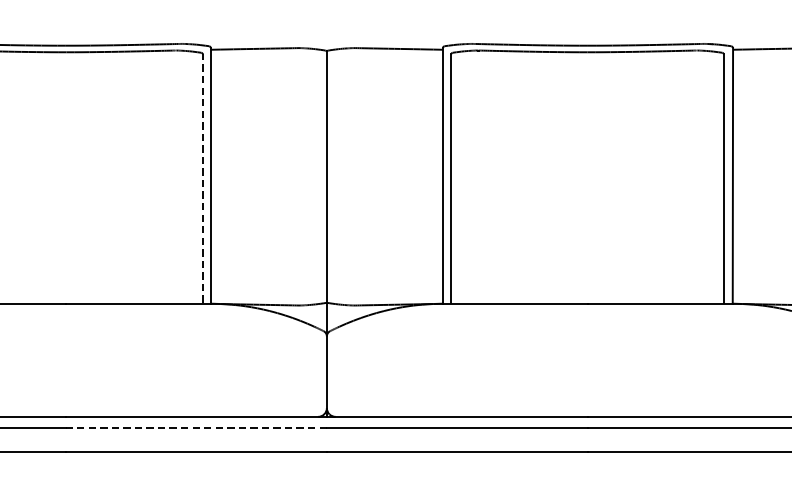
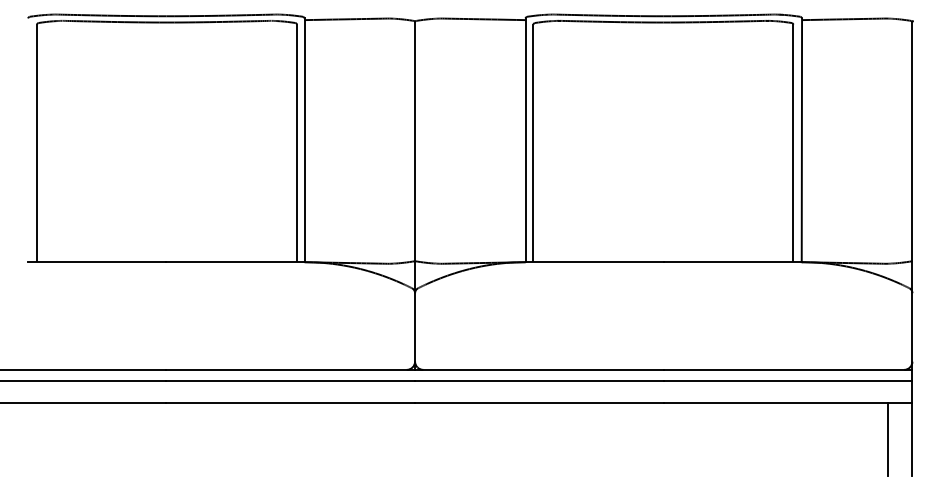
line: (203, 178) -> (297, 142), dashed -> solid
line: (196, 428) -> (290, 380), dashed -> solid

